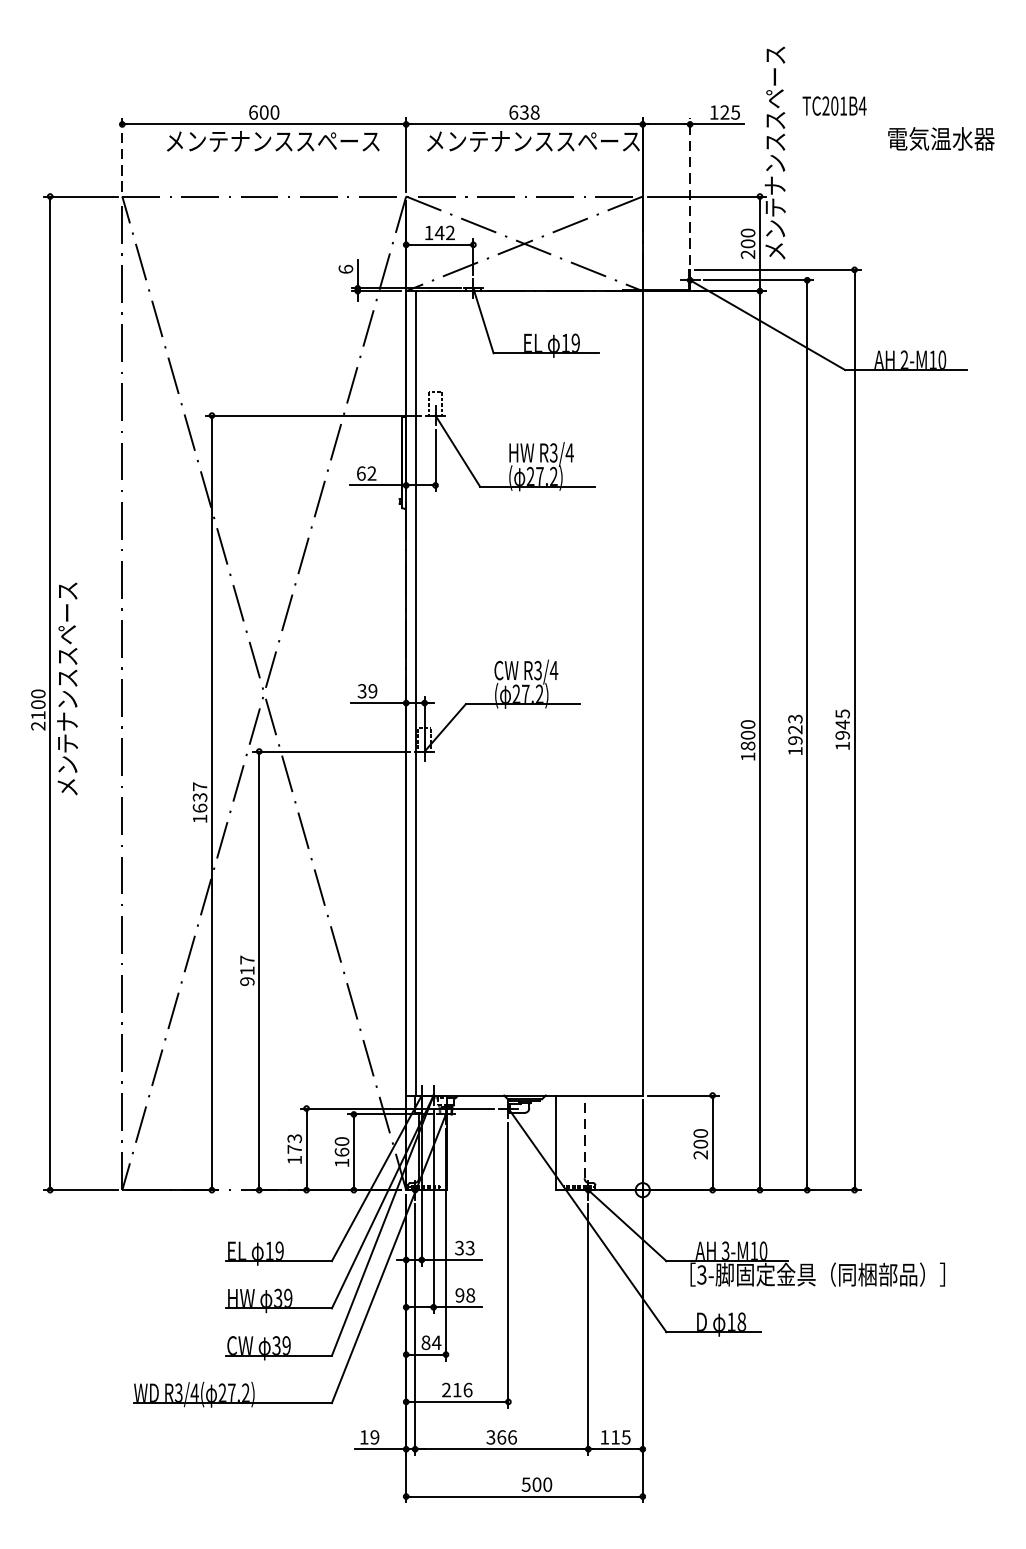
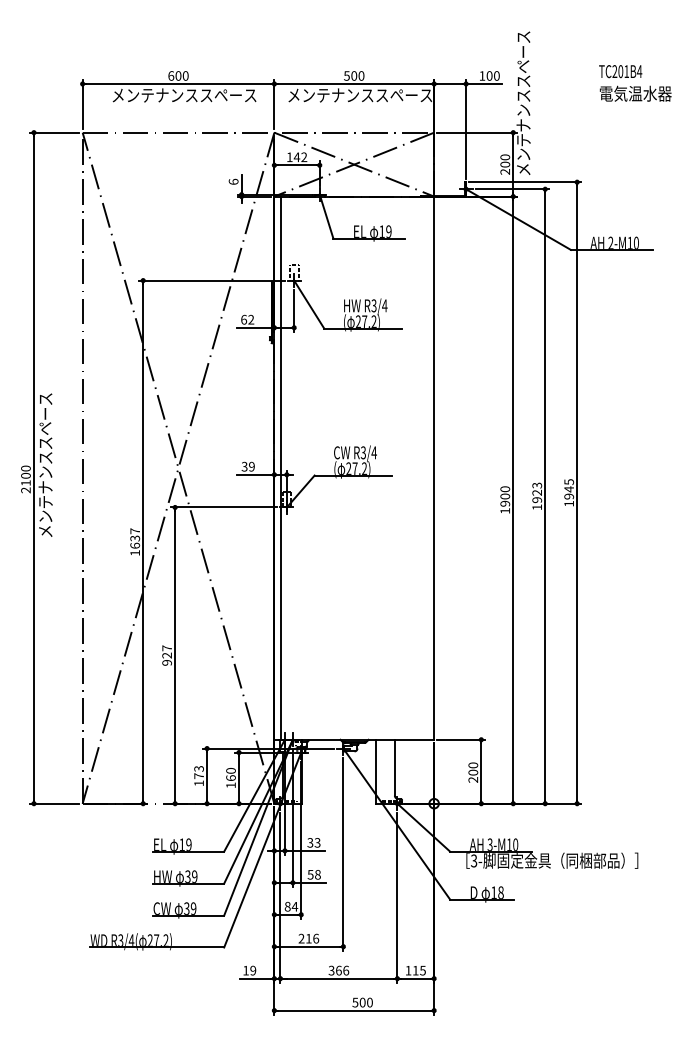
text: (834, 105) -> (620, 71), moved
text: (524, 111) -> (354, 75), 638 -> 500
text: (729, 111) -> (492, 75), 125 -> 100
line: (122, 154) -> (82, 104), dashed -> solid
line: (690, 191) -> (466, 129), dashed -> solid
text: (748, 745) -> (505, 503), 1800 -> 1900
text: (246, 970) -> (166, 655), 917 -> 927
line: (584, 1136) -> (394, 767), dashed -> solid
text: (459, 1295) -> (310, 874), 98 -> 58

